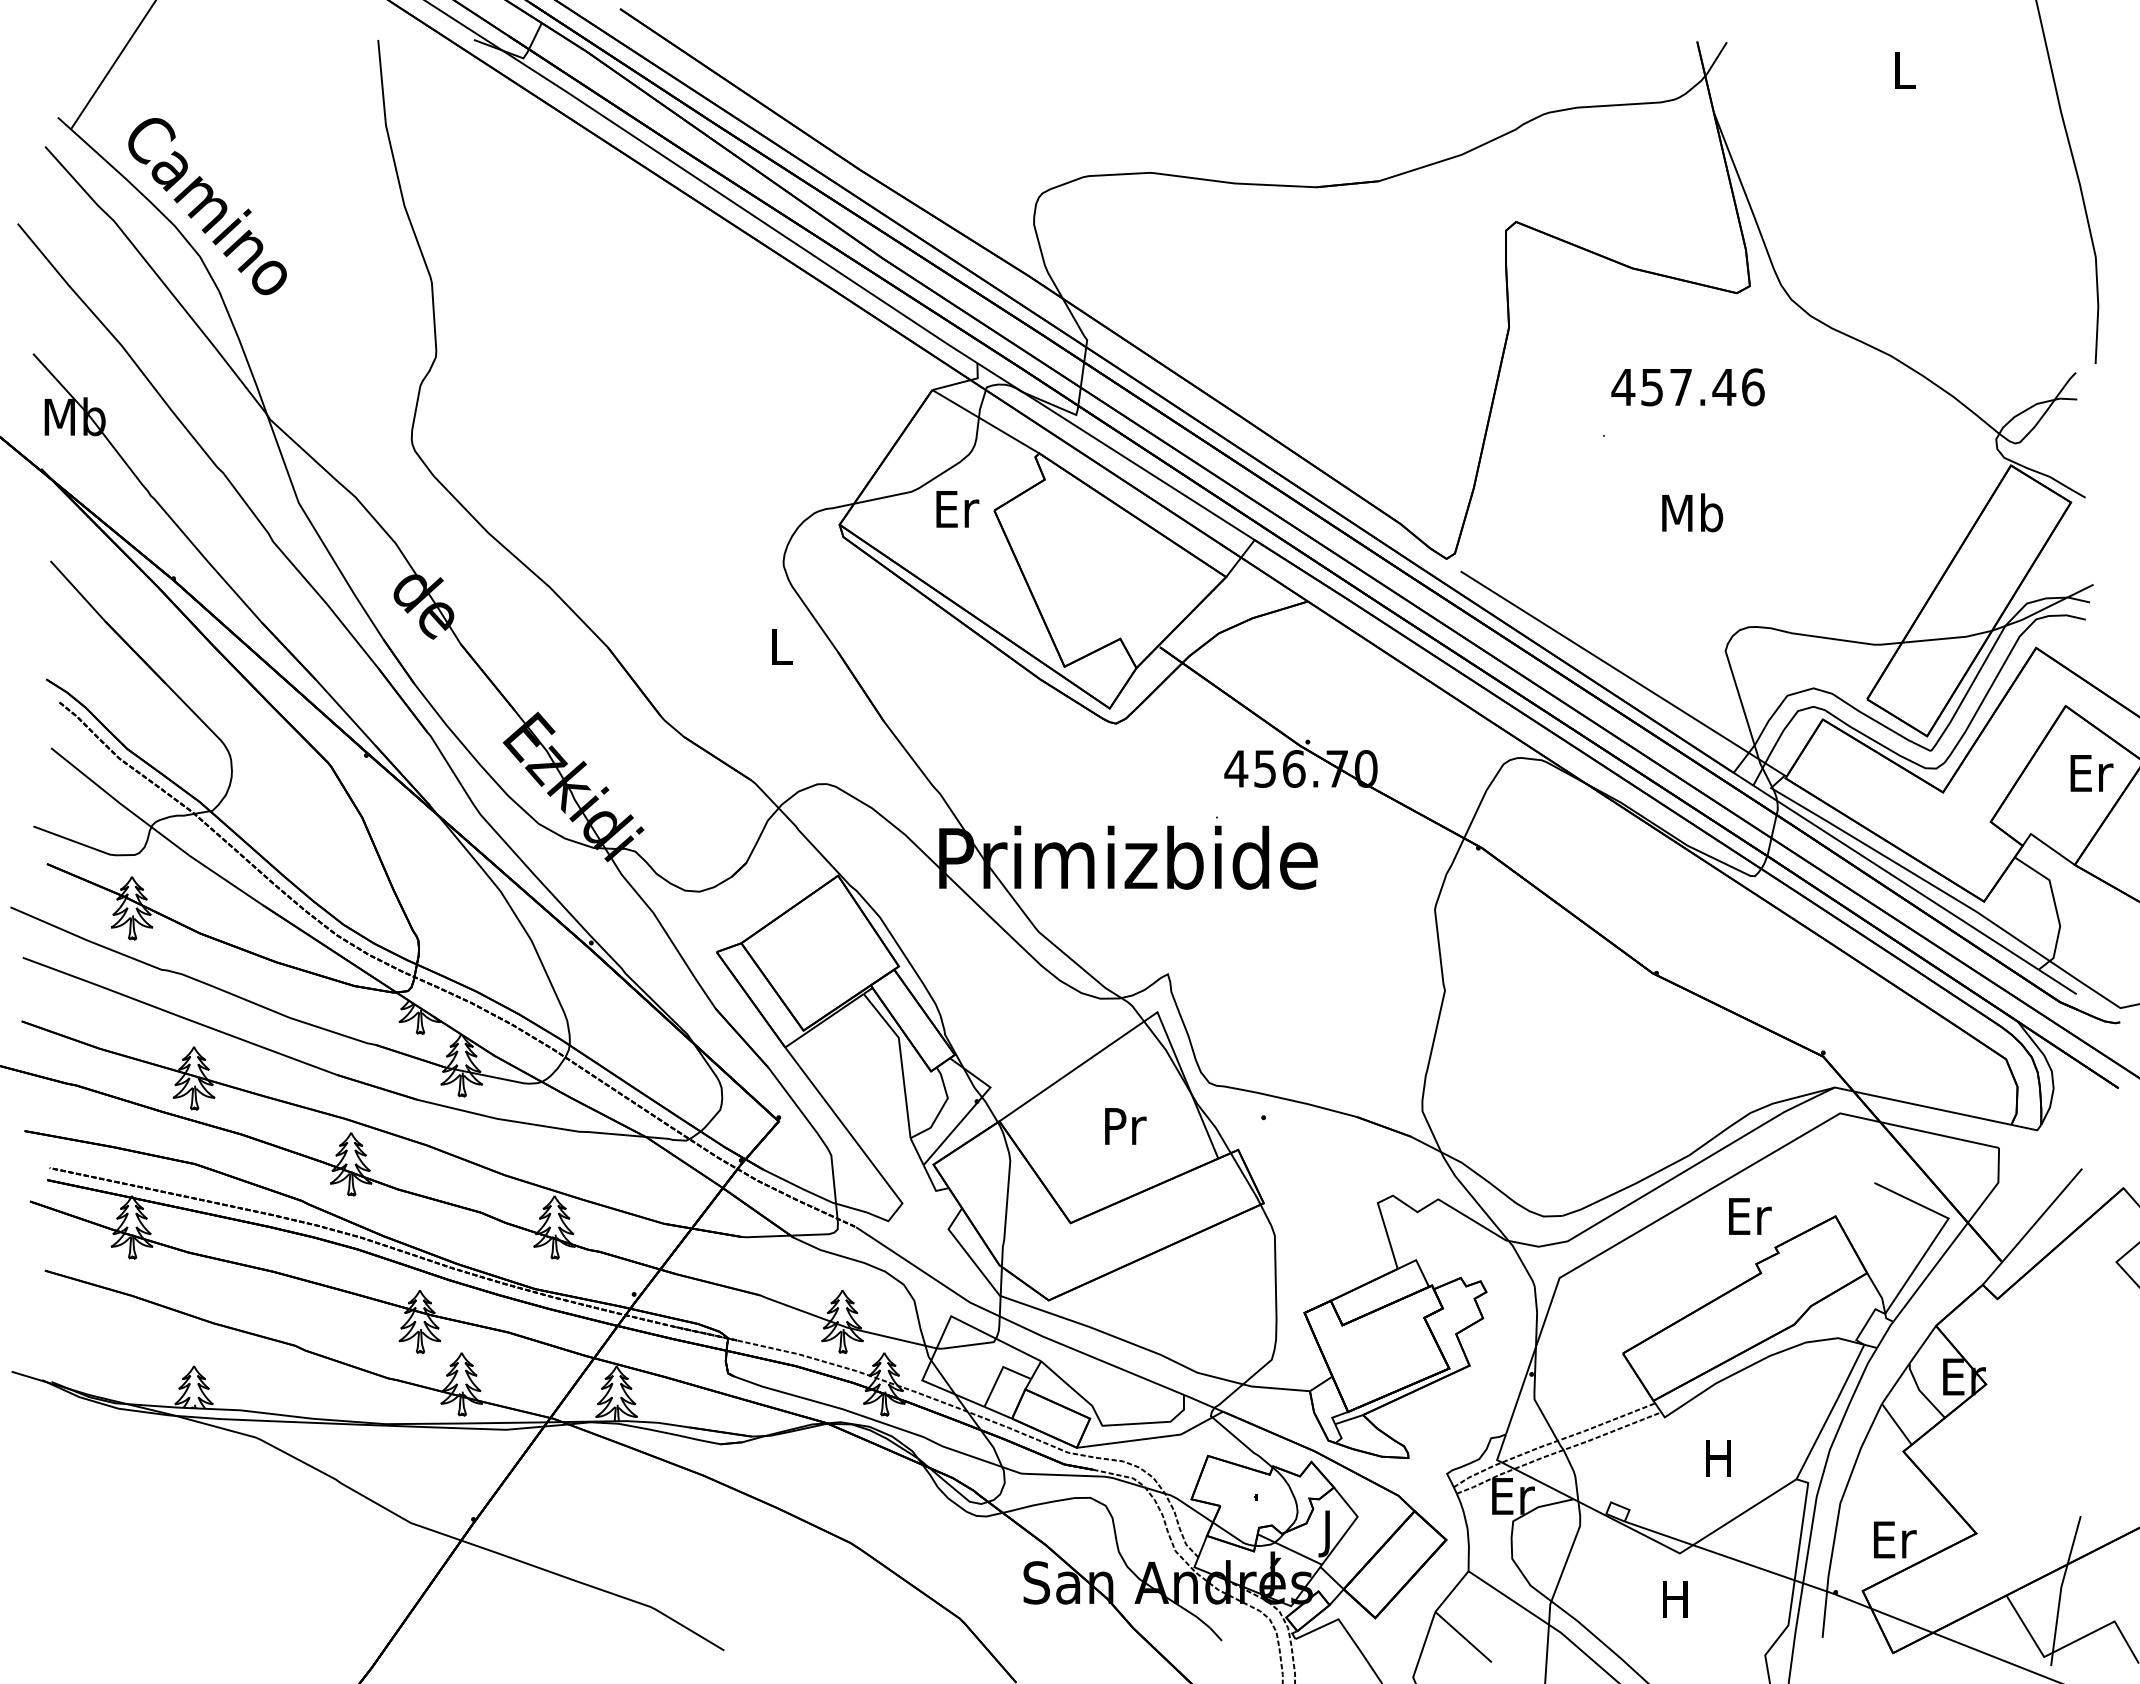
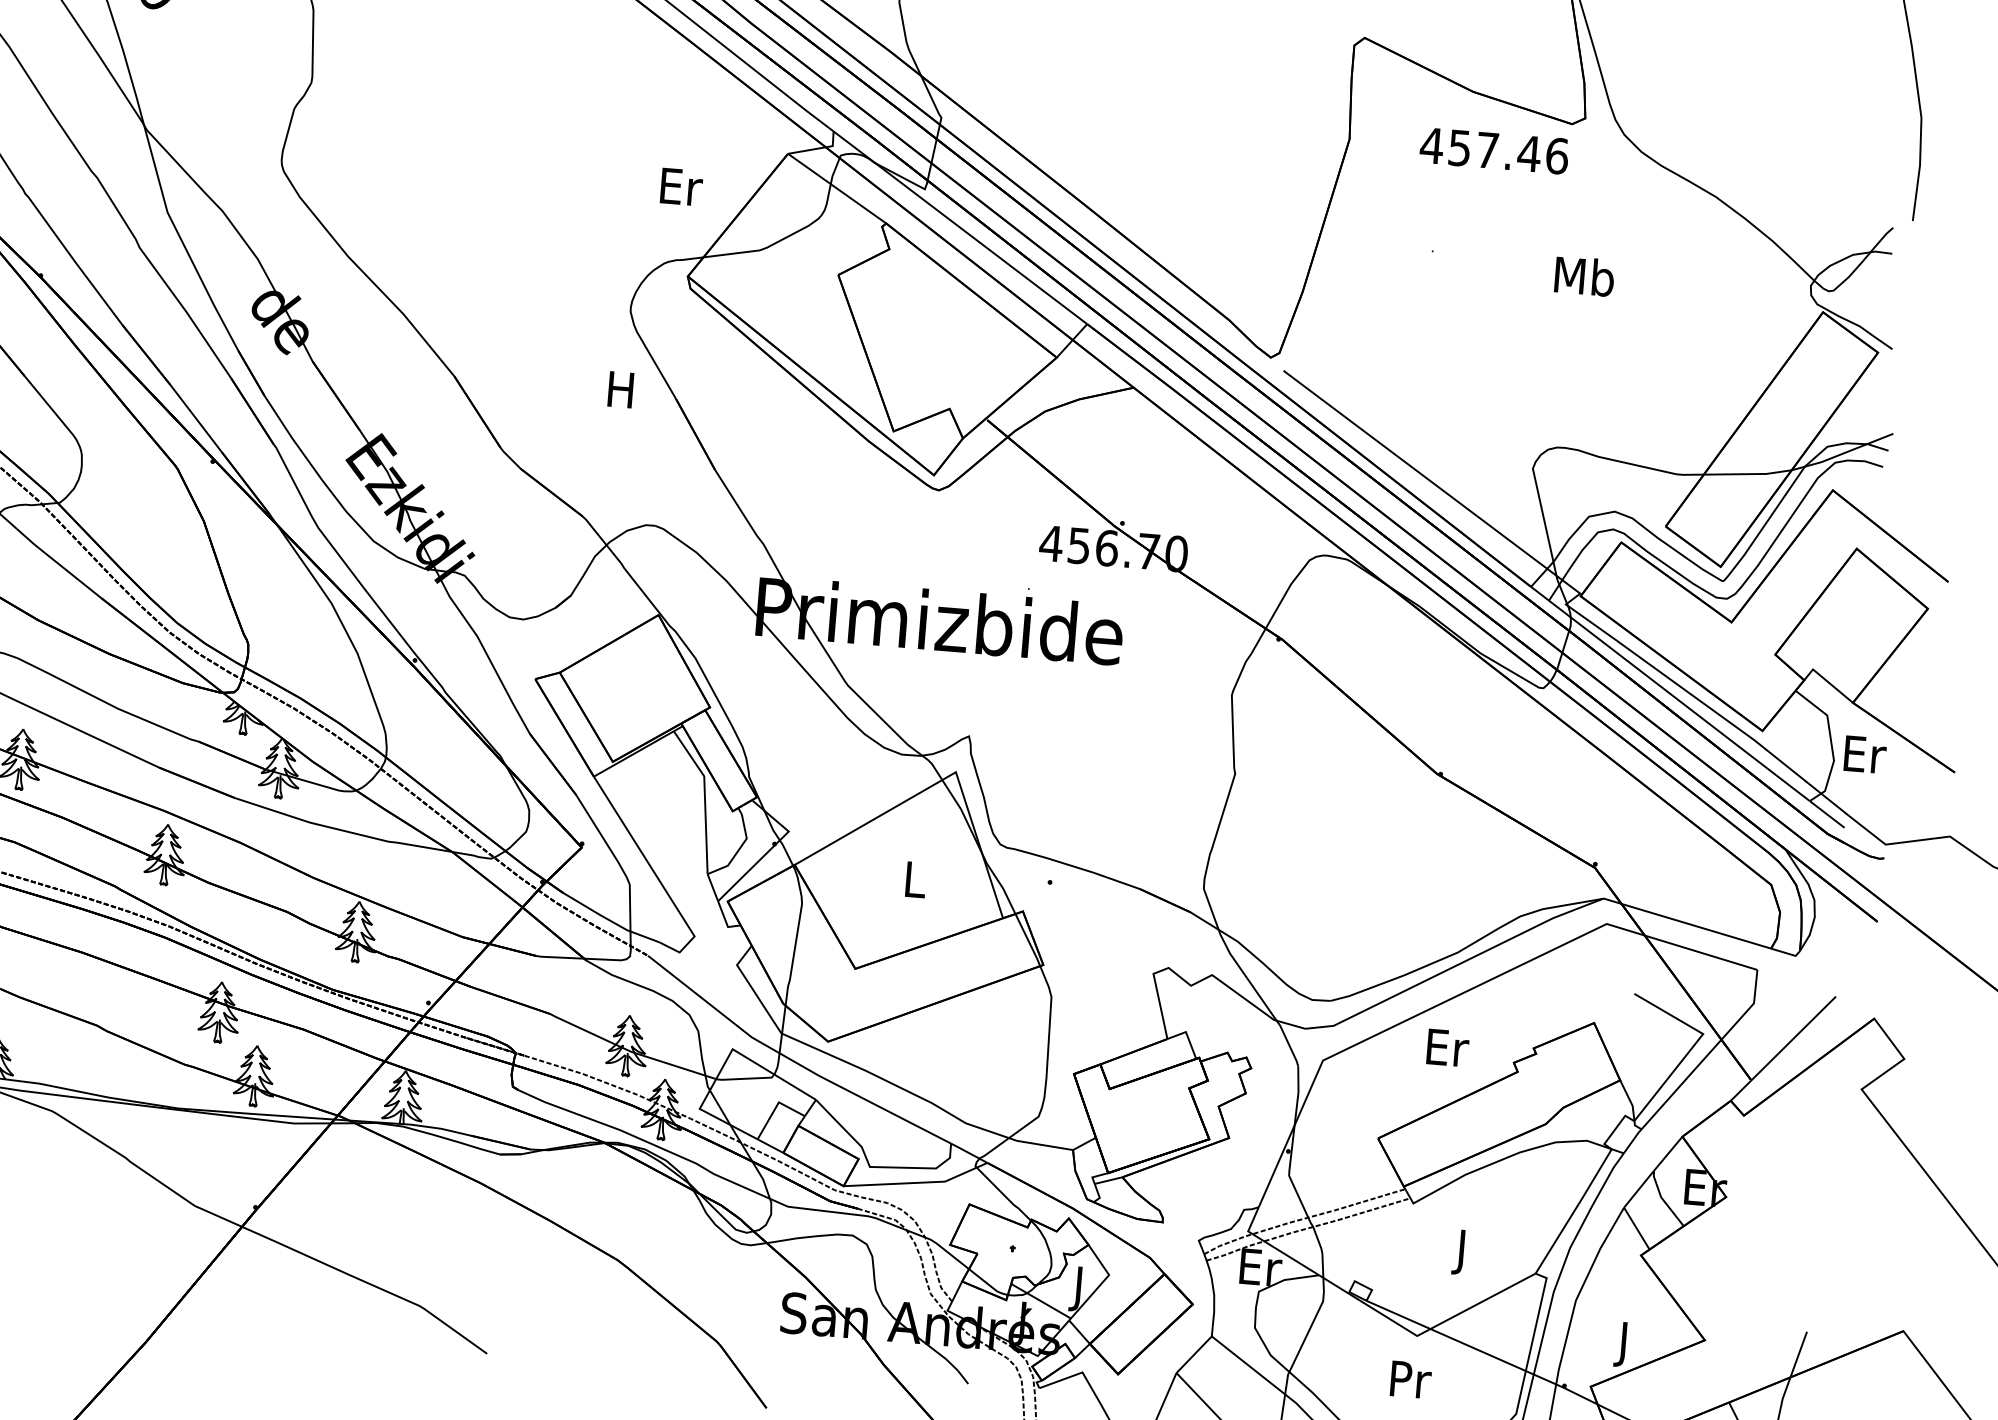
text: (1687, 387) -> (1493, 151), moved
text: (957, 509) -> (681, 187), moved
text: (1692, 512) -> (1584, 276), moved
text: (780, 646) -> (621, 389), L -> H
text: (2091, 773) -> (1864, 754), moved
text: (1125, 1126) -> (915, 879), Pr -> L
text: (1750, 1216) -> (1448, 1048), moved
text: (1718, 1463) -> (1461, 1252), H -> J
text: (1895, 1544) -> (1625, 1344), Er -> J
text: (1677, 1598) -> (1411, 1379), H -> Pr

